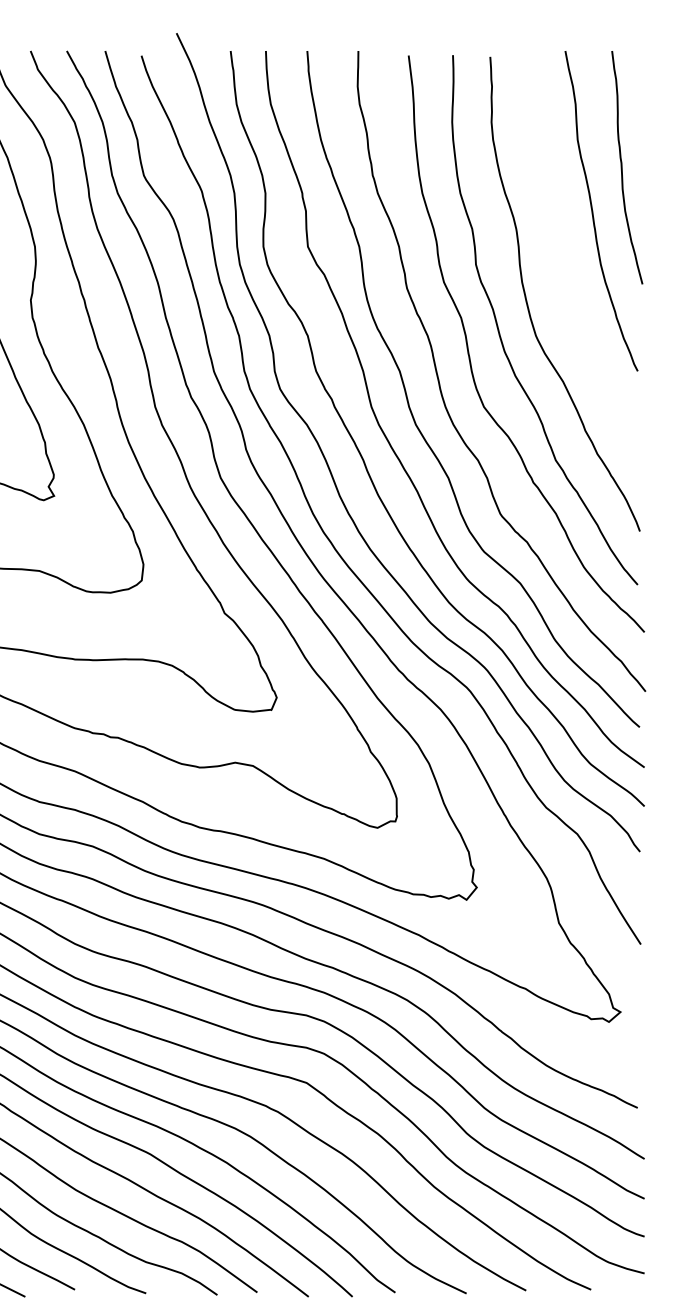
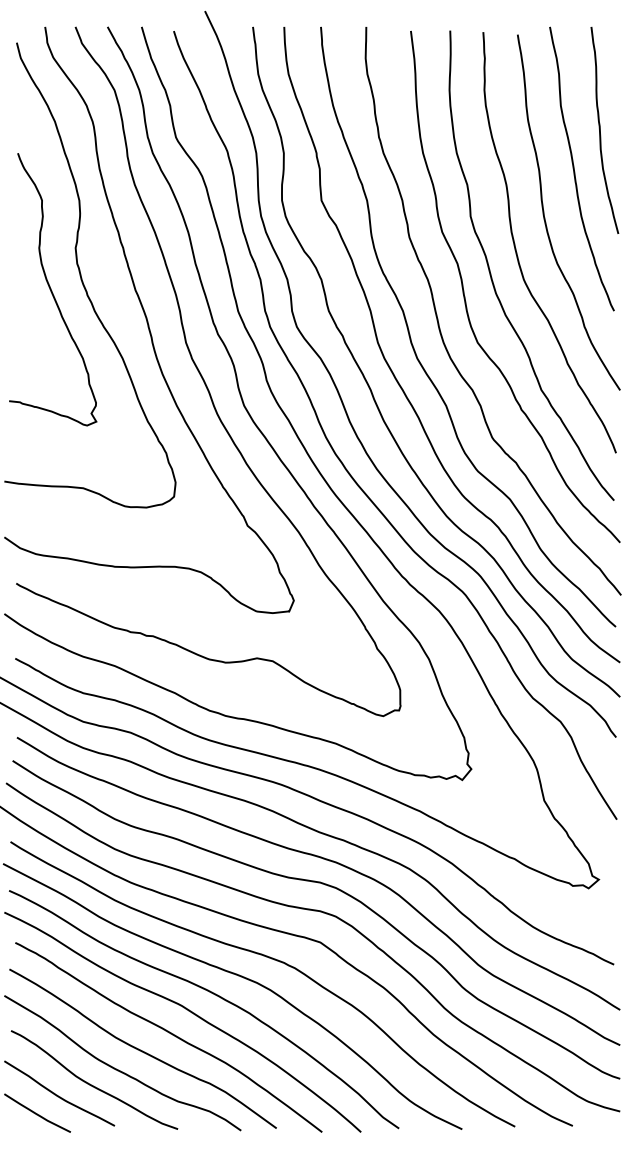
curve: (560, 265) -> (545, 217), added

